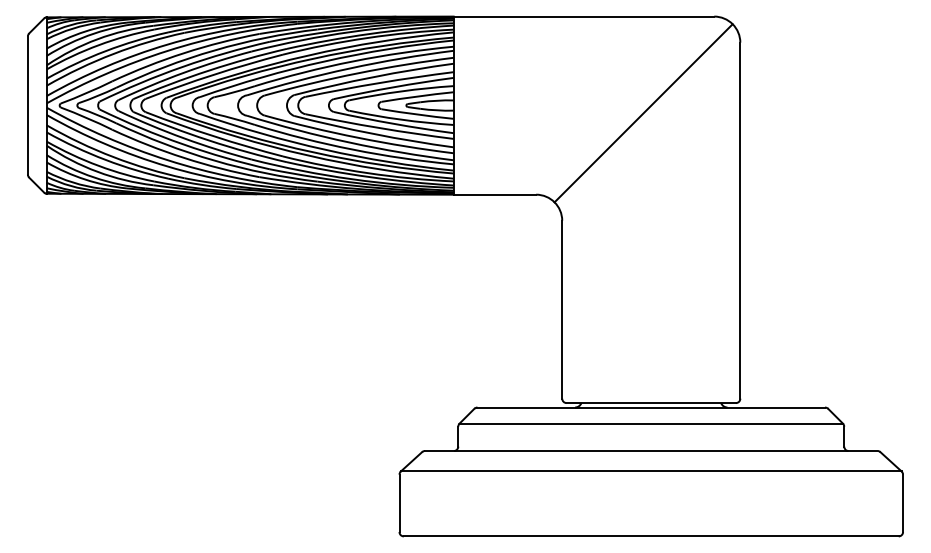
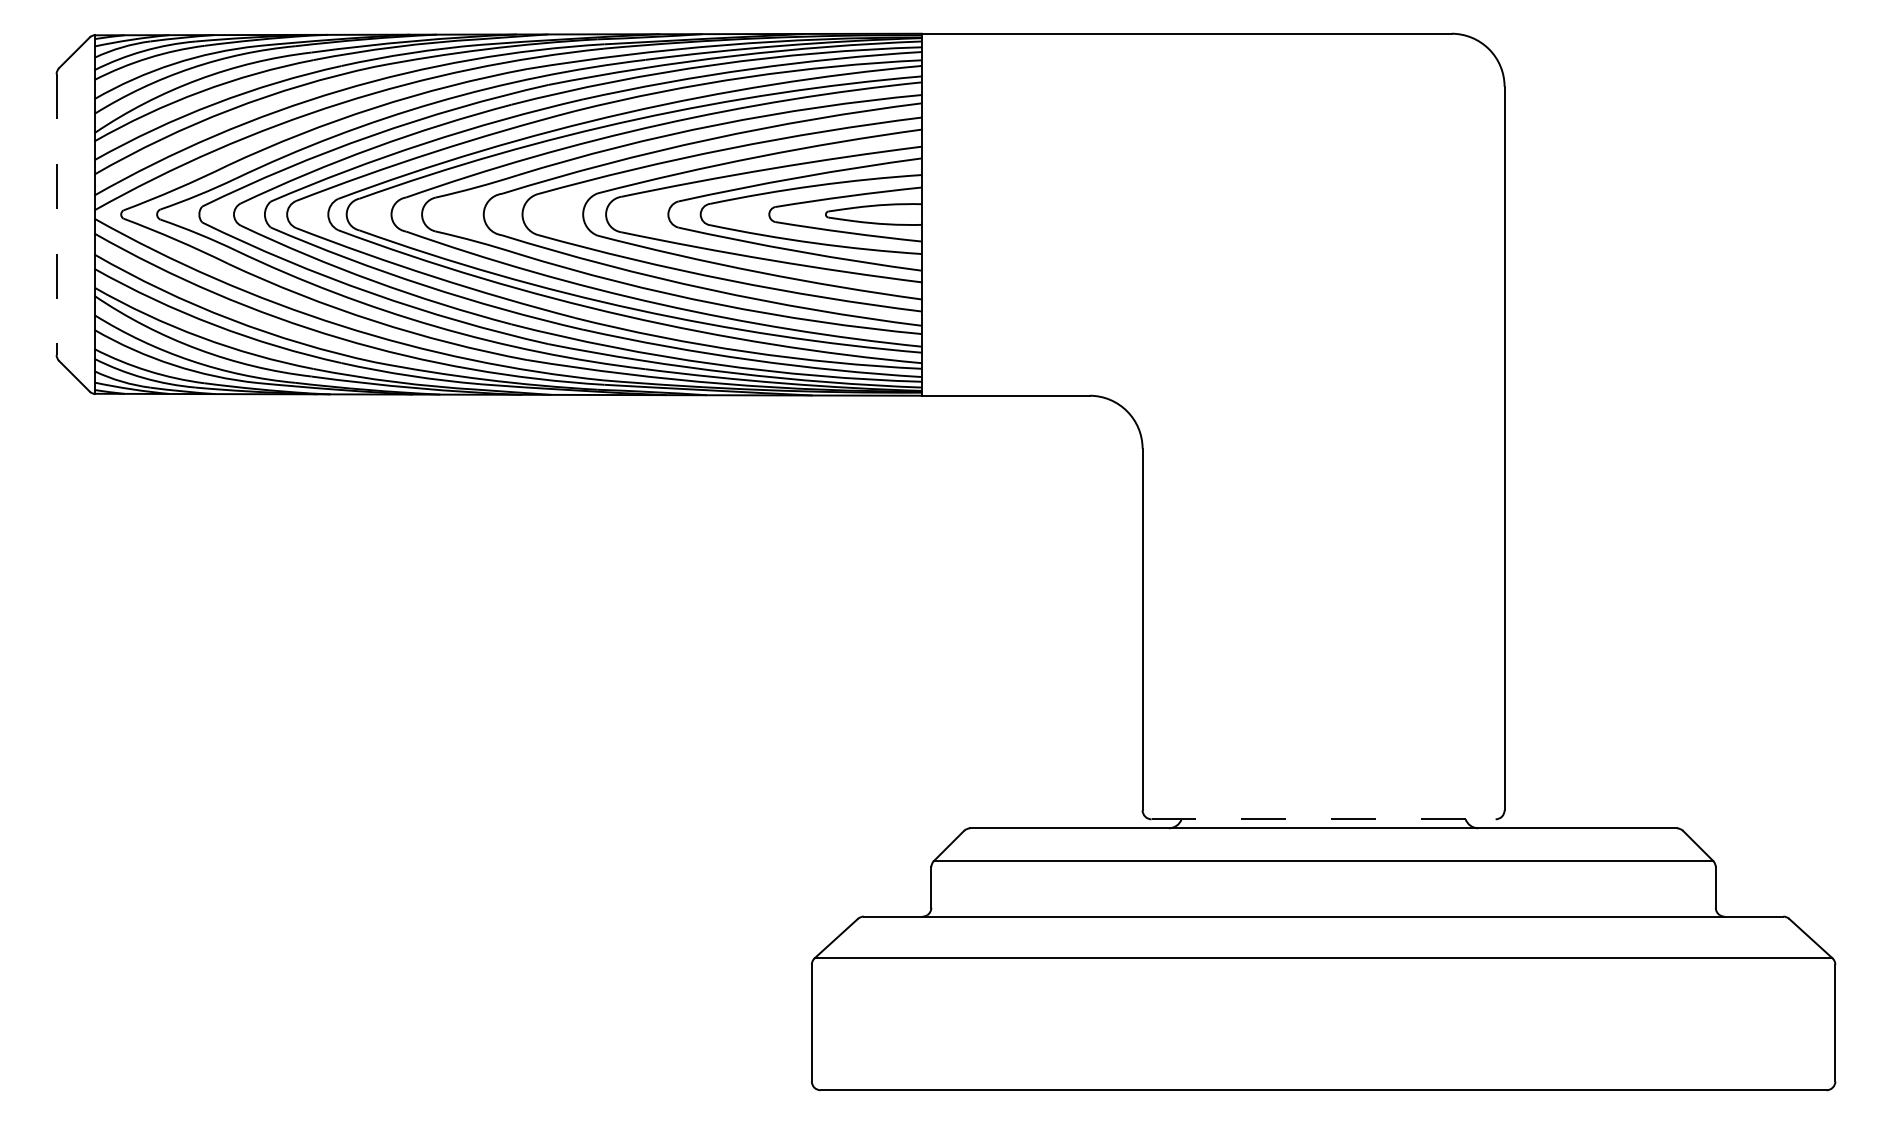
line: (27, 106) -> (55, 216), solid -> dashed
line: (643, 113) -> (1307, 230), removed
line: (651, 403) -> (1324, 820), solid -> dashed

